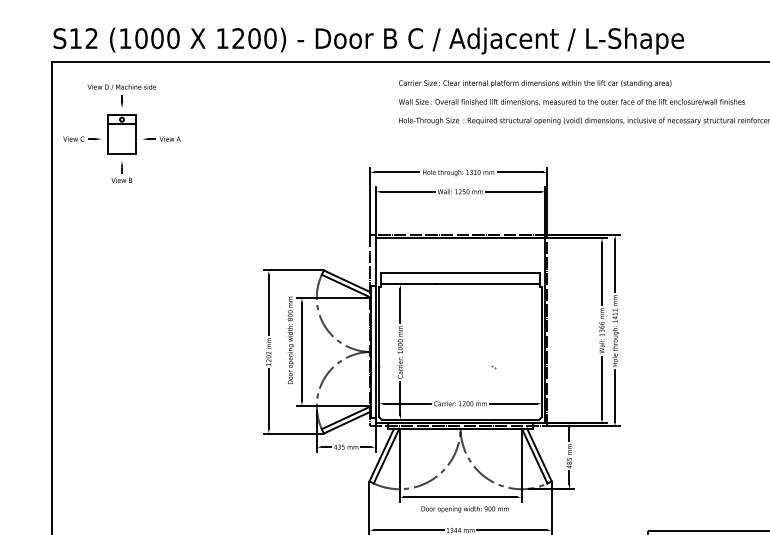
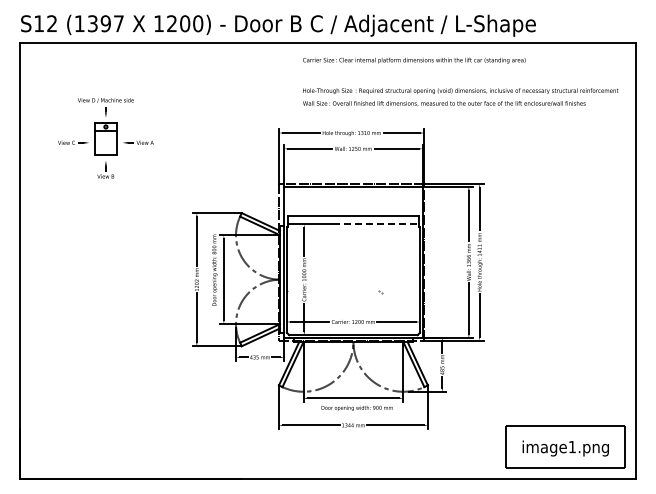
text: (156, 38) -> (105, 23), (1000 -> (1397
text: (572, 101) -> (444, 103), moved
part: (121, 133) -> (105, 138), moved
line: (487, 284) -> (375, 224), solid -> dashed

